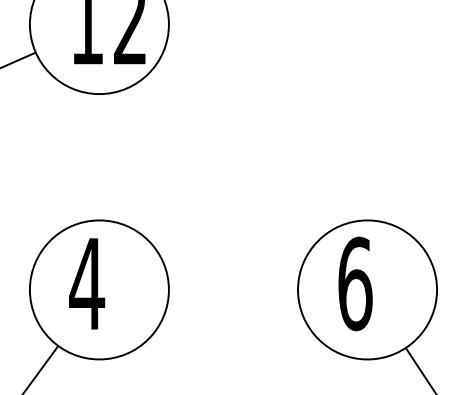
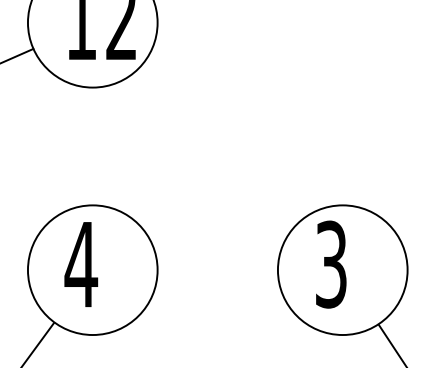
text: (355, 283) -> (331, 264), 6 -> 3

